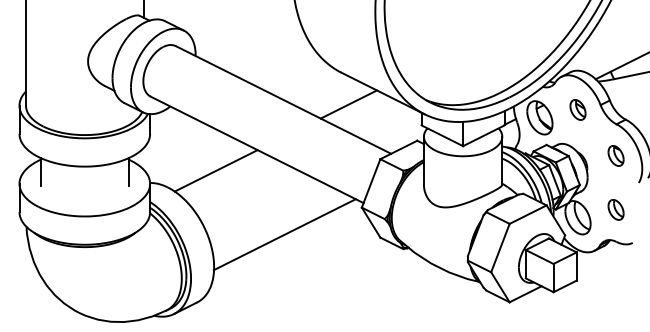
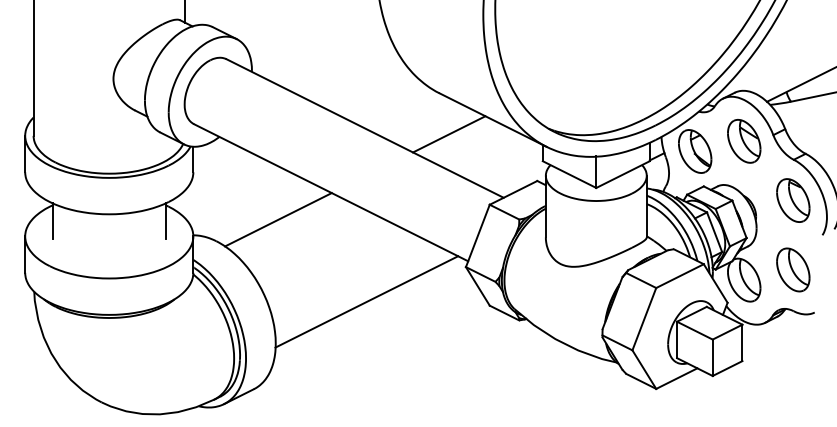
part: (577, 109) -> (743, 140), size x1.67
part: (615, 155) -> (792, 199), size x1.67
part: (615, 209) -> (792, 269), size x1.67

